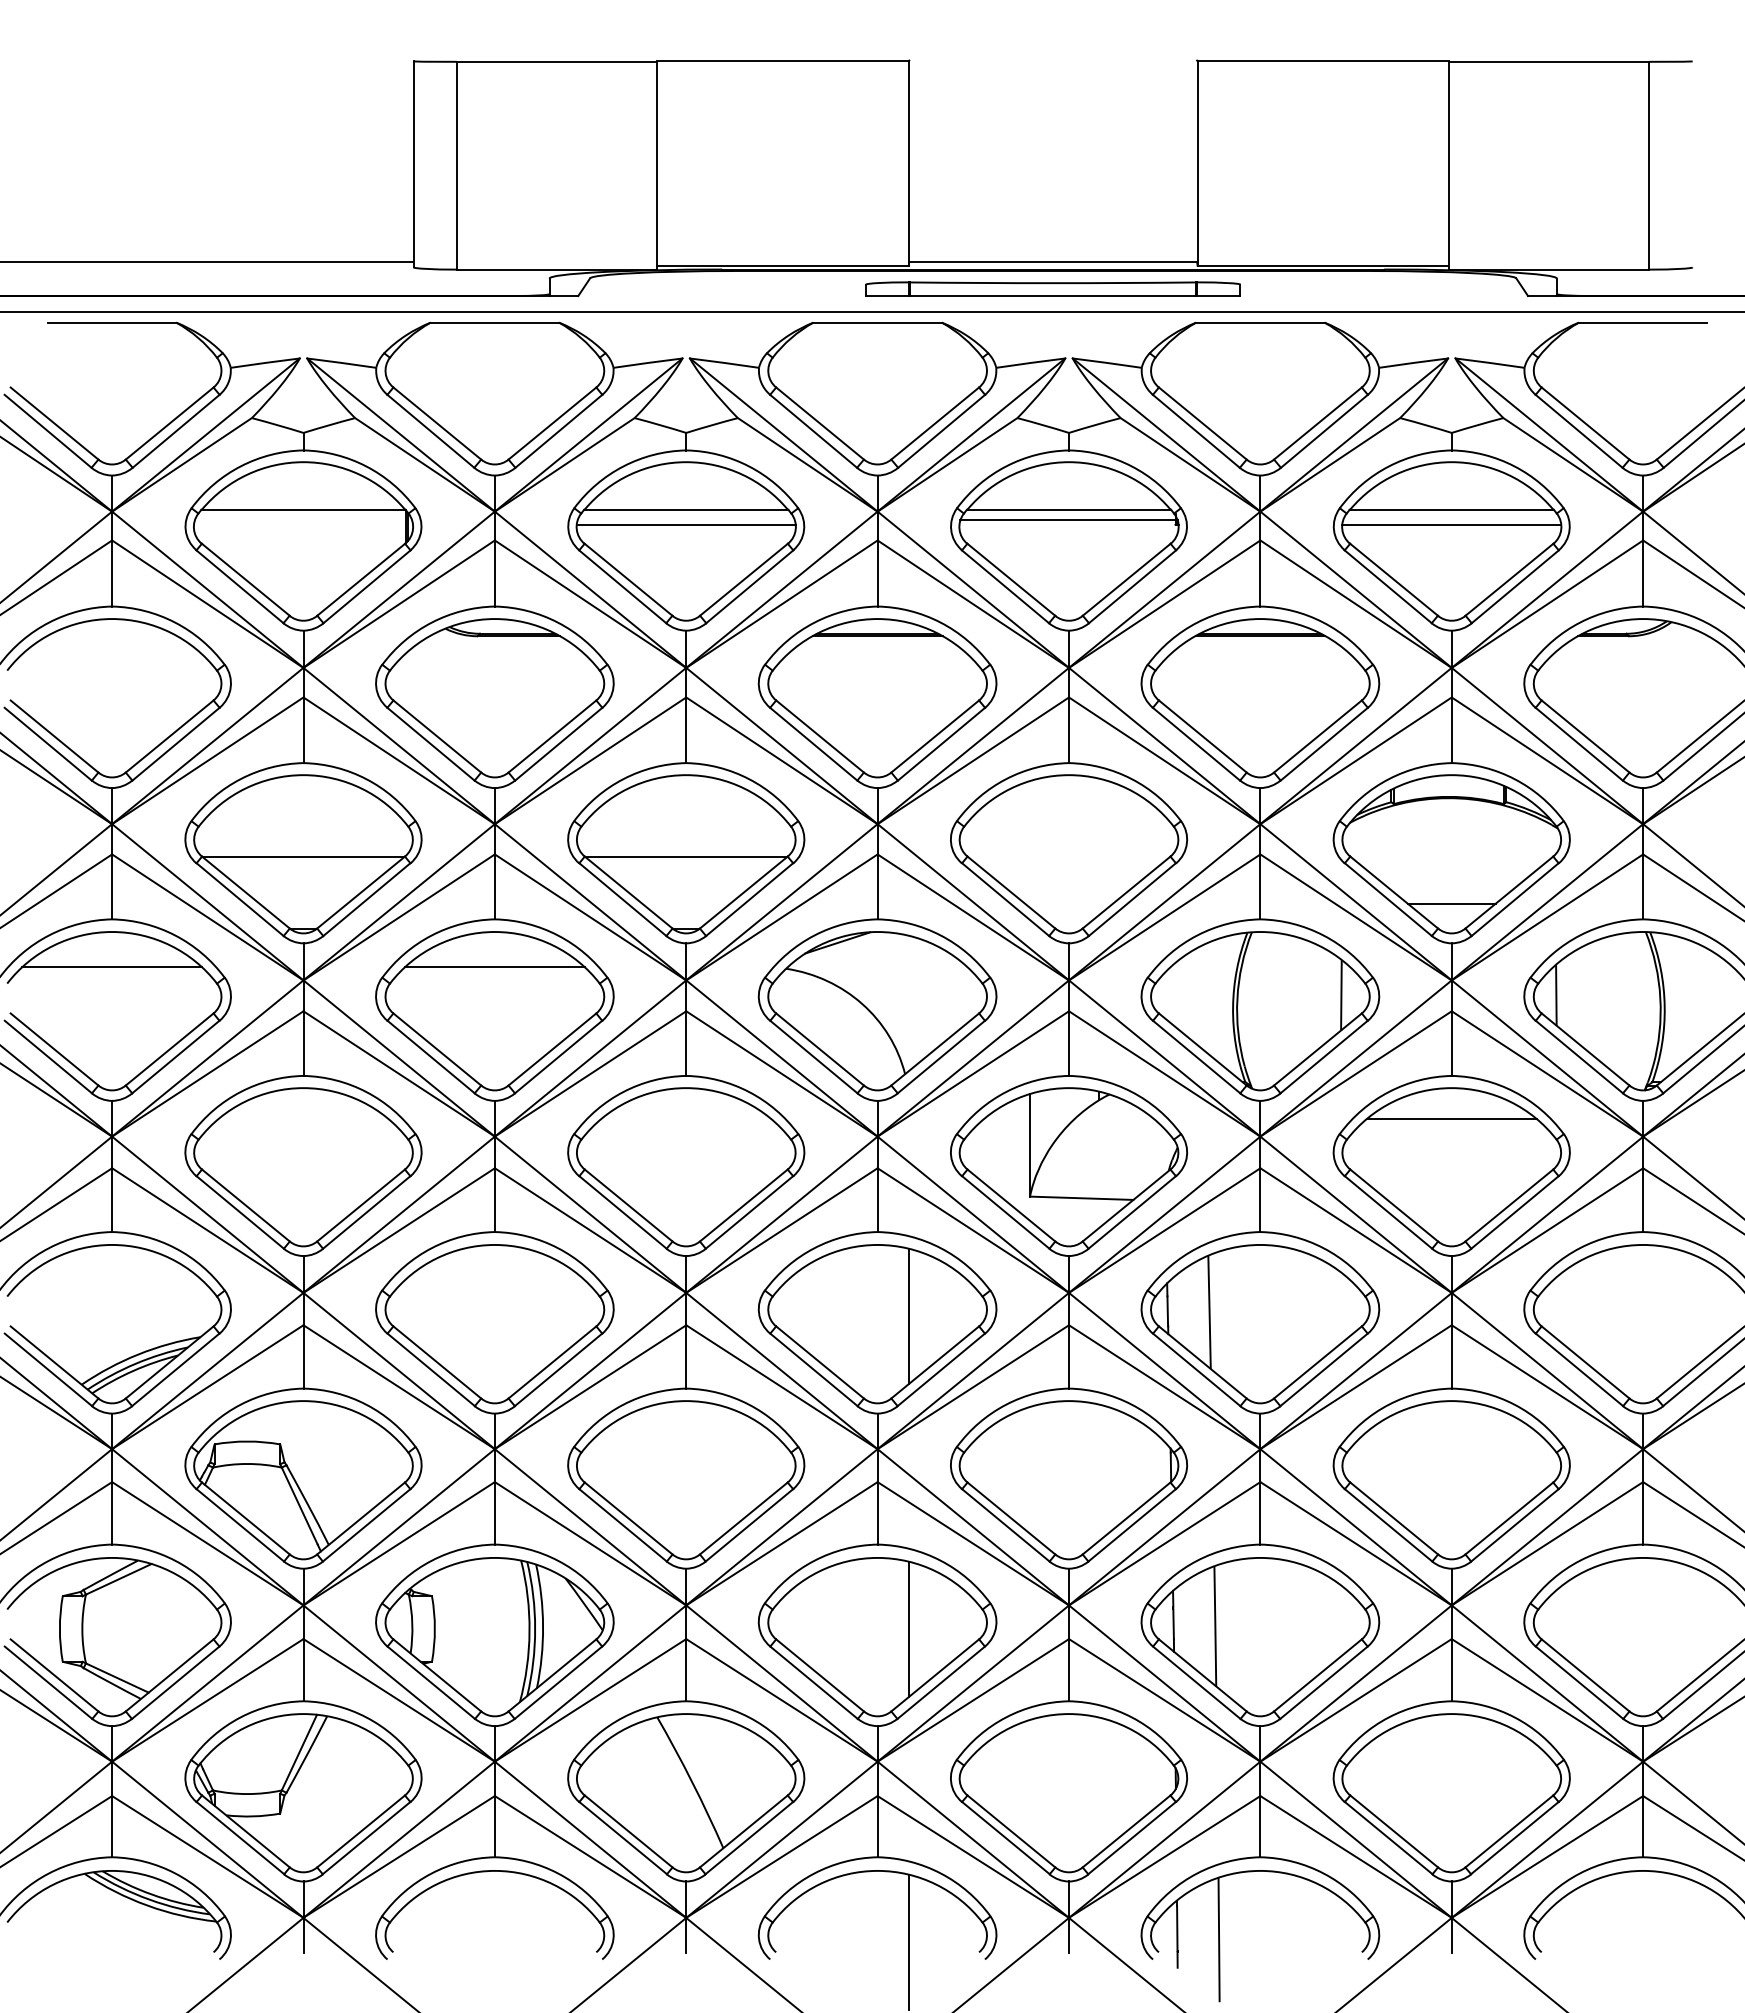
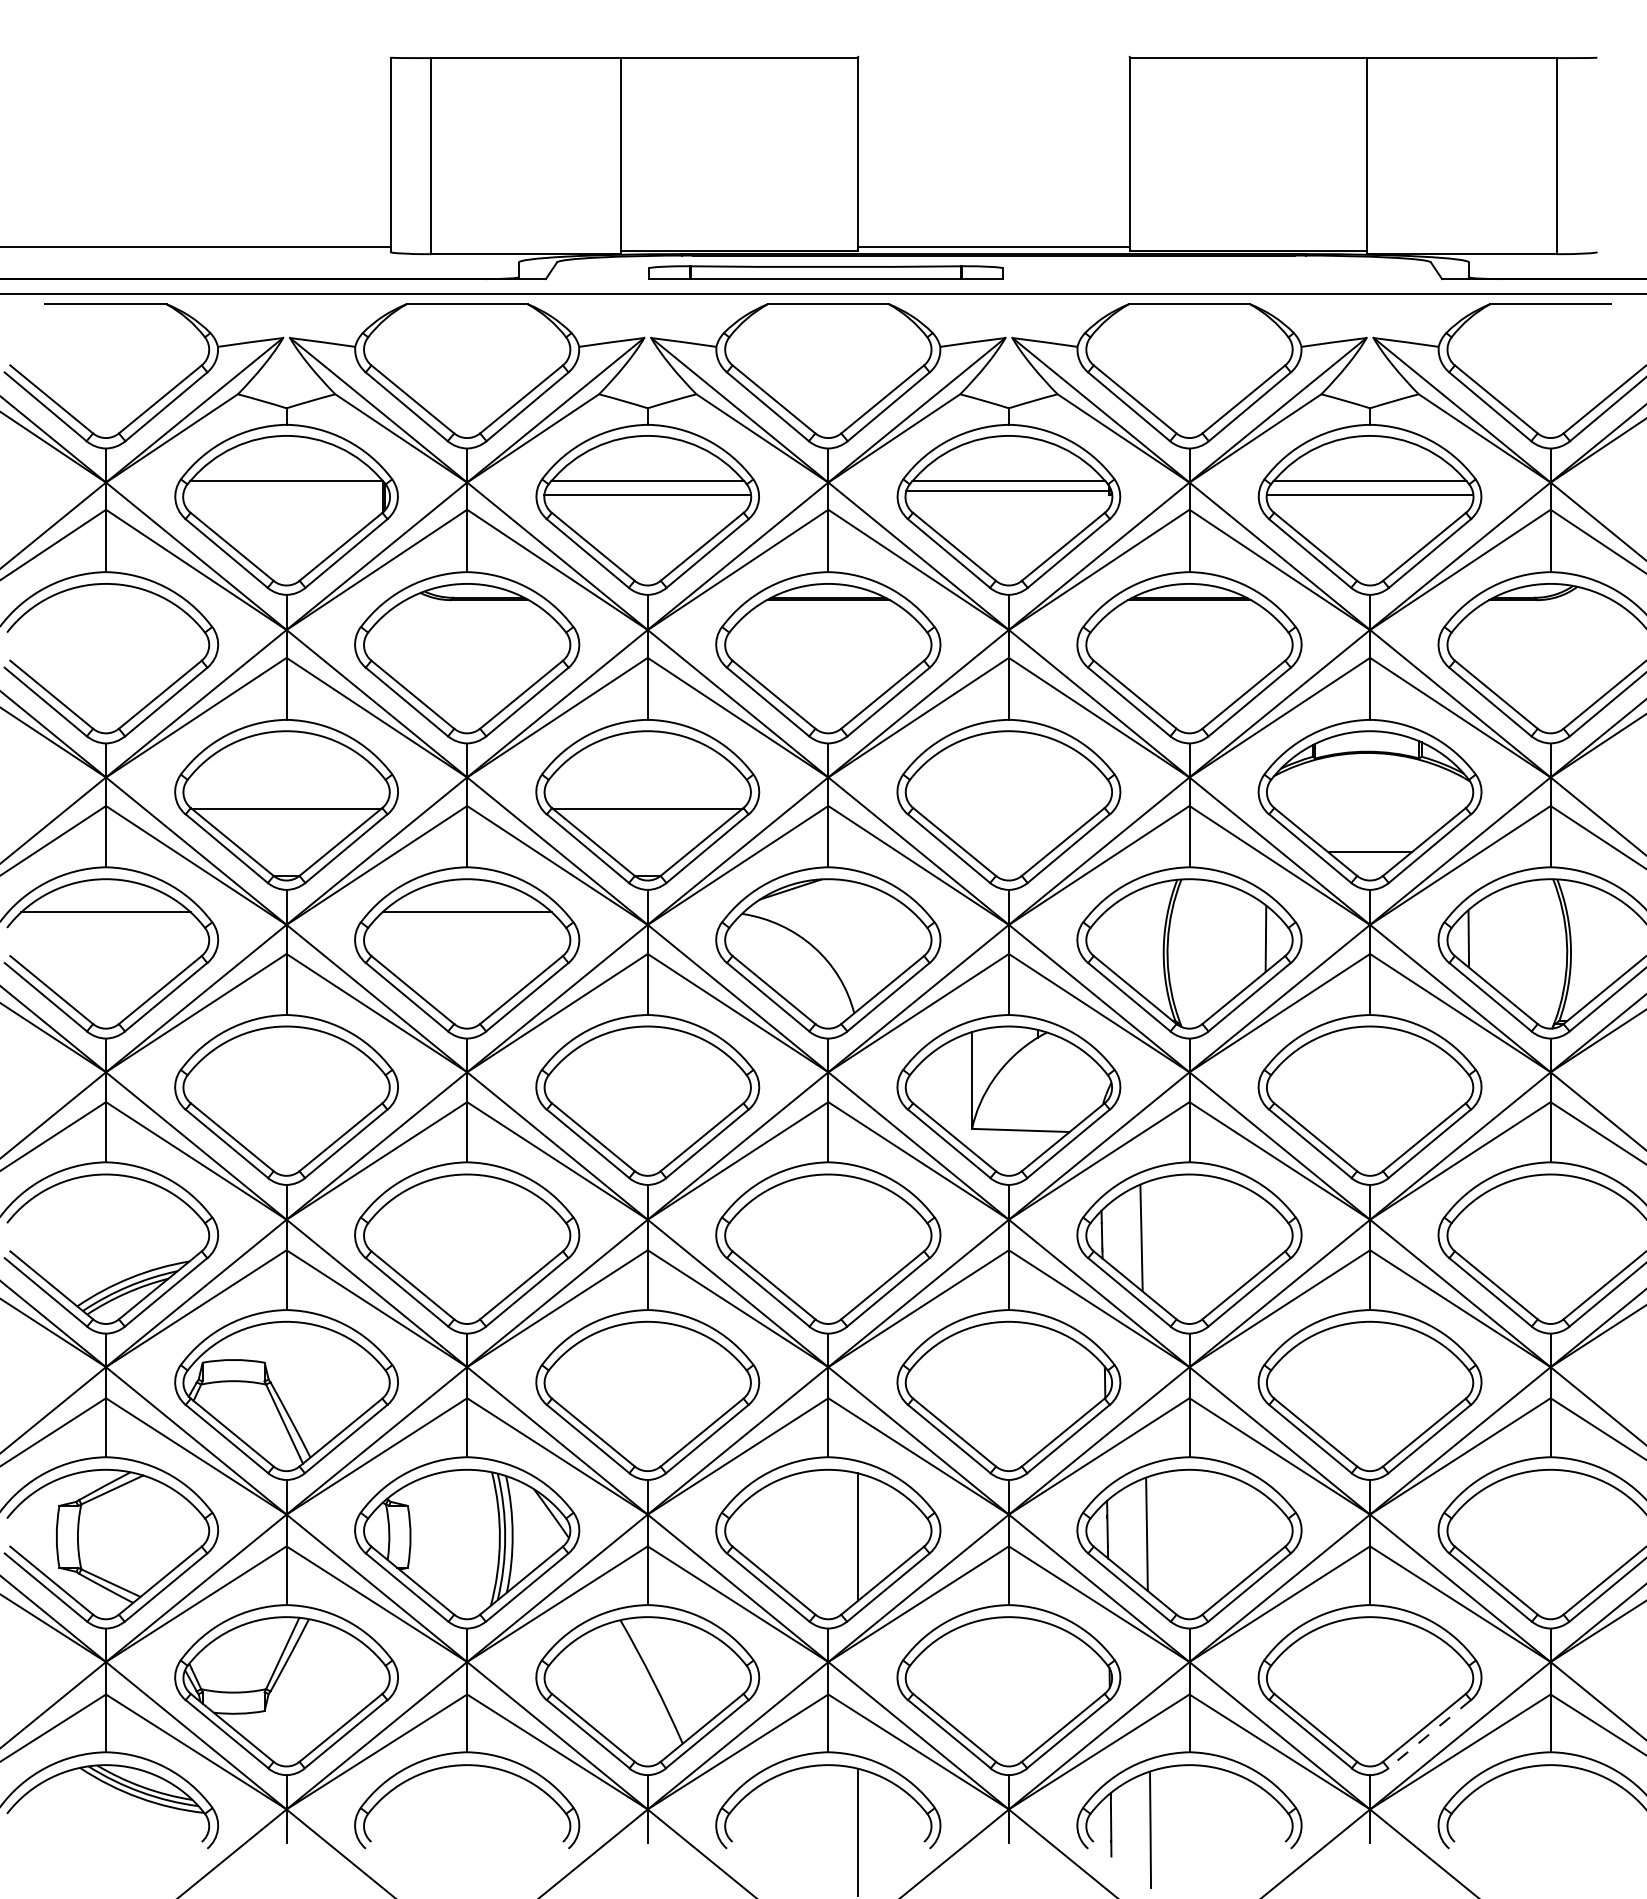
part: (1052, 289) -> (825, 272), moved
line: (1452, 1118) -> (1370, 1055), removed
line: (909, 1315) -> (858, 1241), removed
line: (1514, 1838) -> (1429, 1734), solid -> dashed

